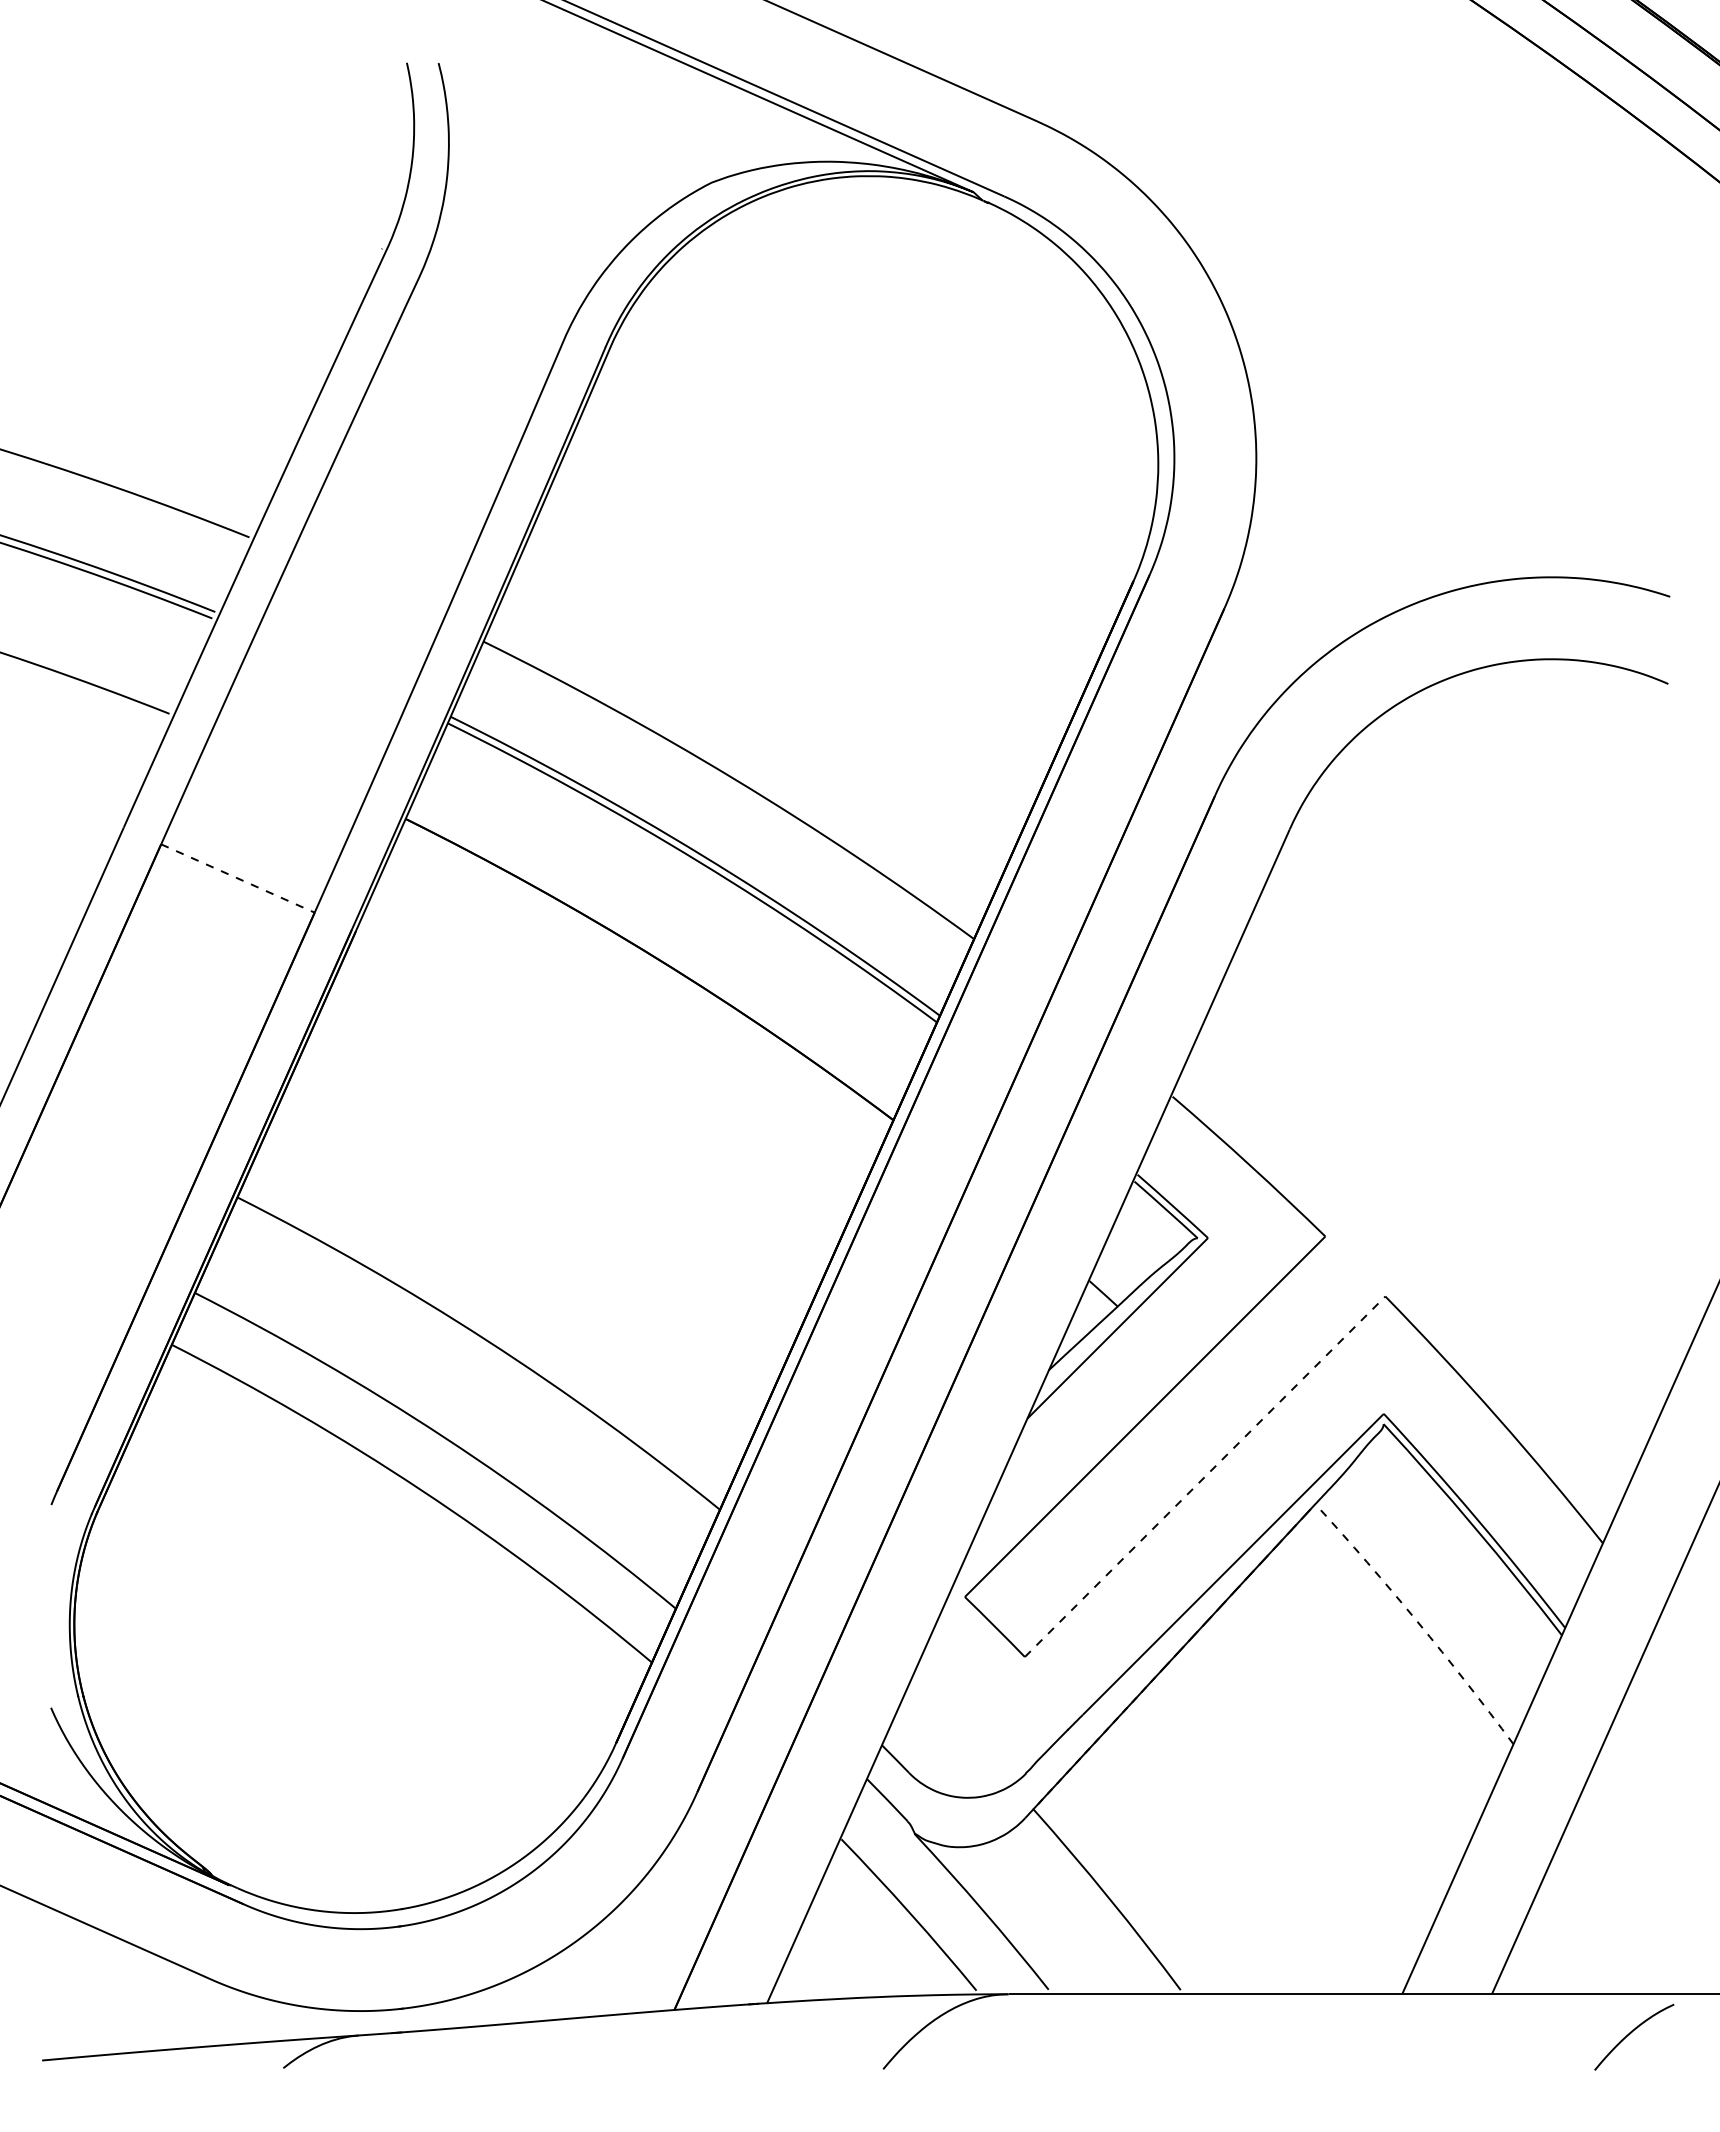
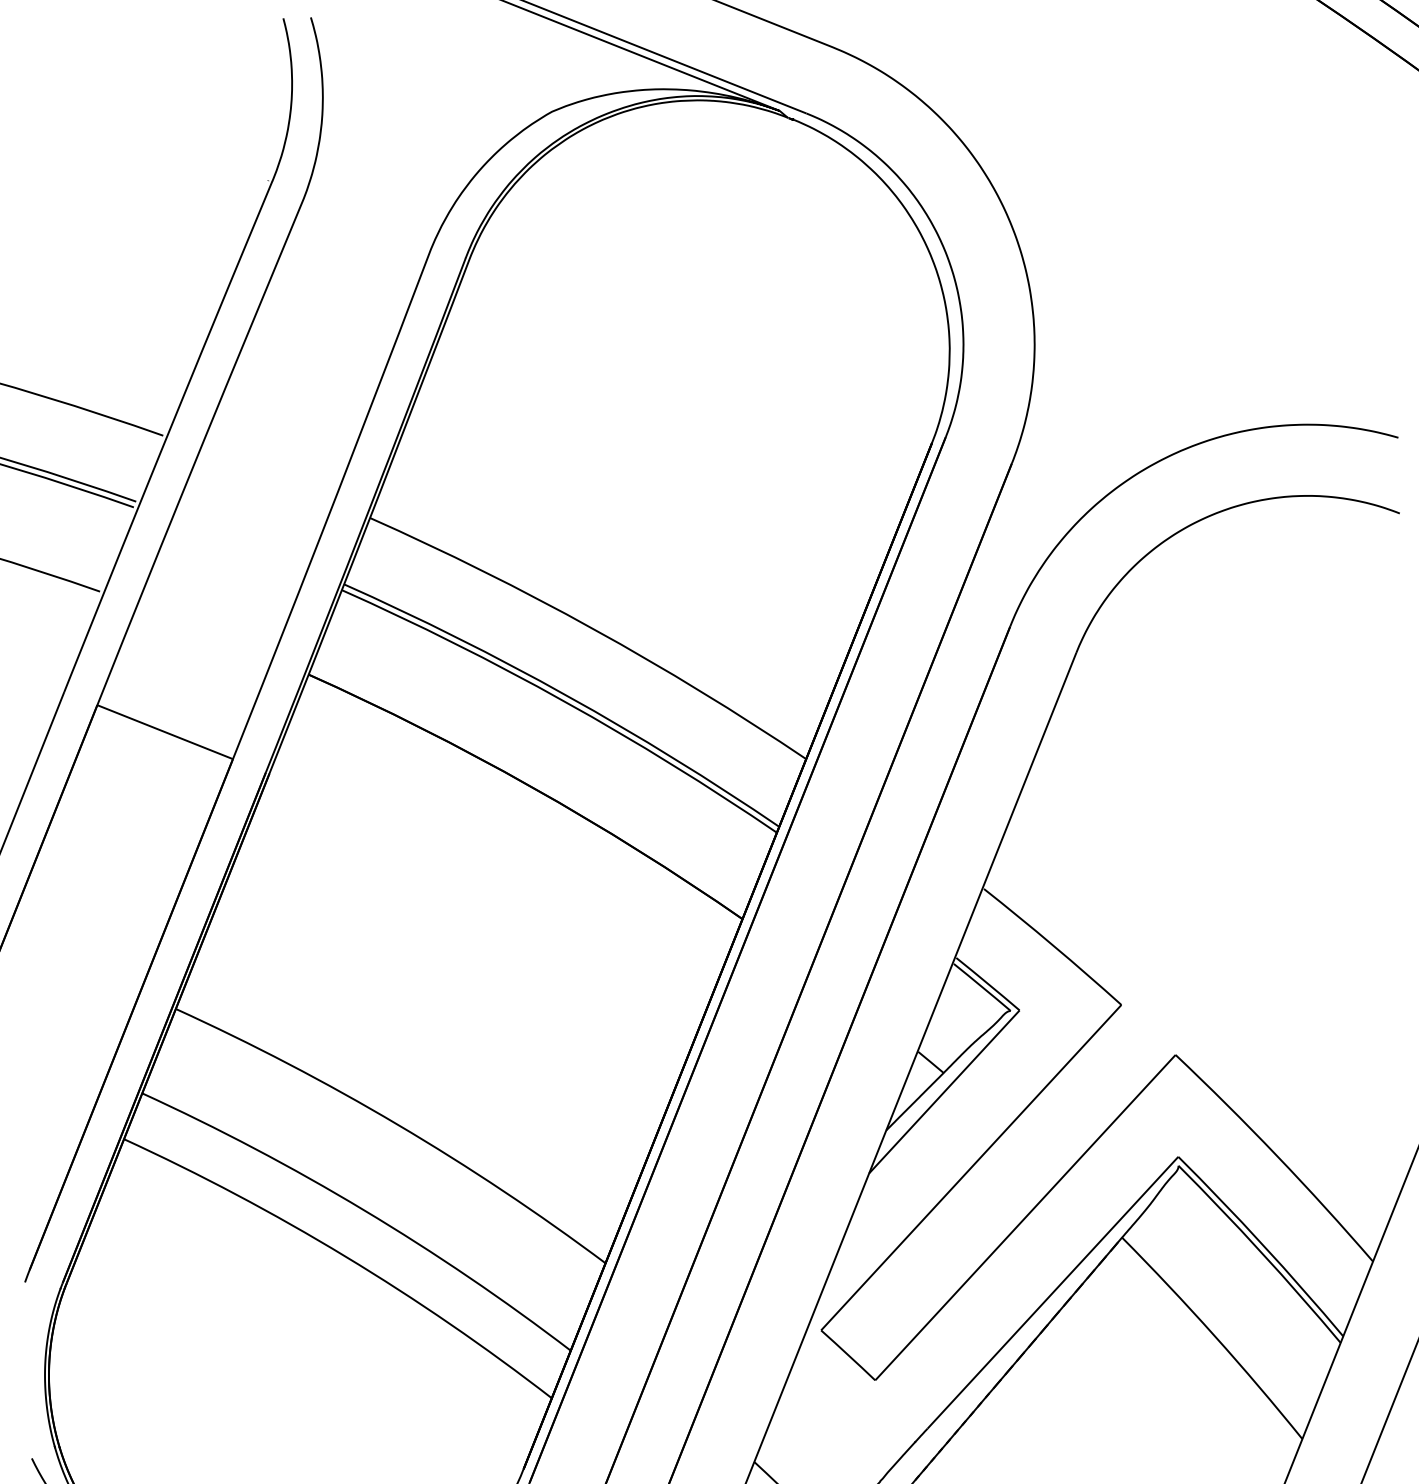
line: (238, 878) -> (165, 732), dashed -> solid
line: (1205, 1476) -> (1025, 1217), dashed -> solid
arc: (1417, 1621) -> (1214, 1335), dashed -> solid

